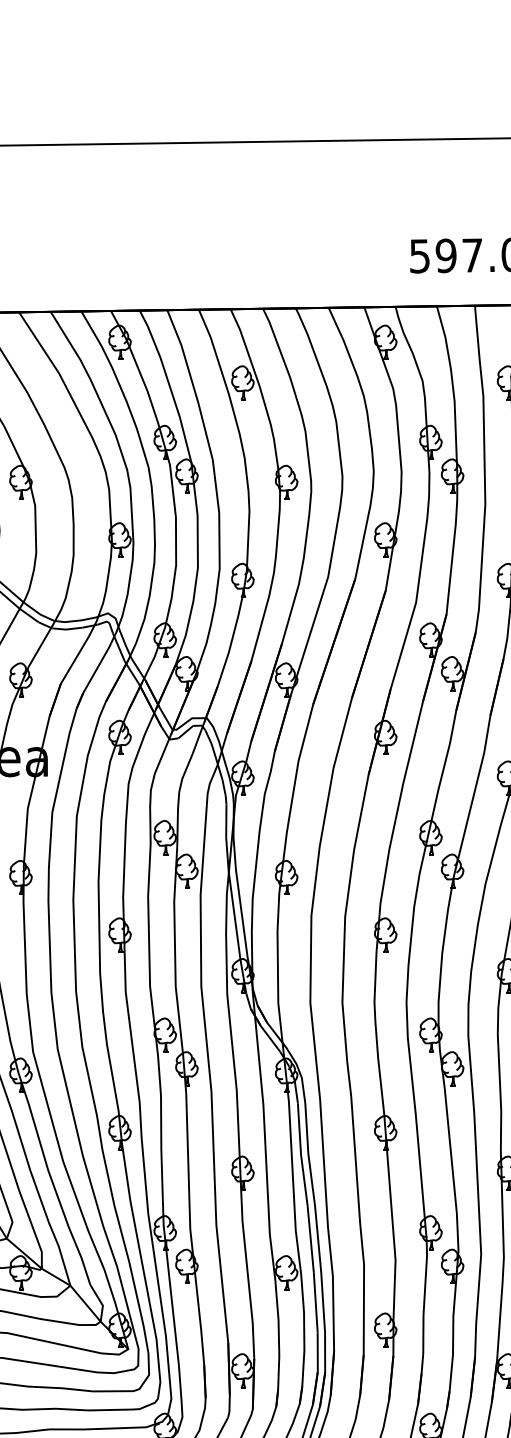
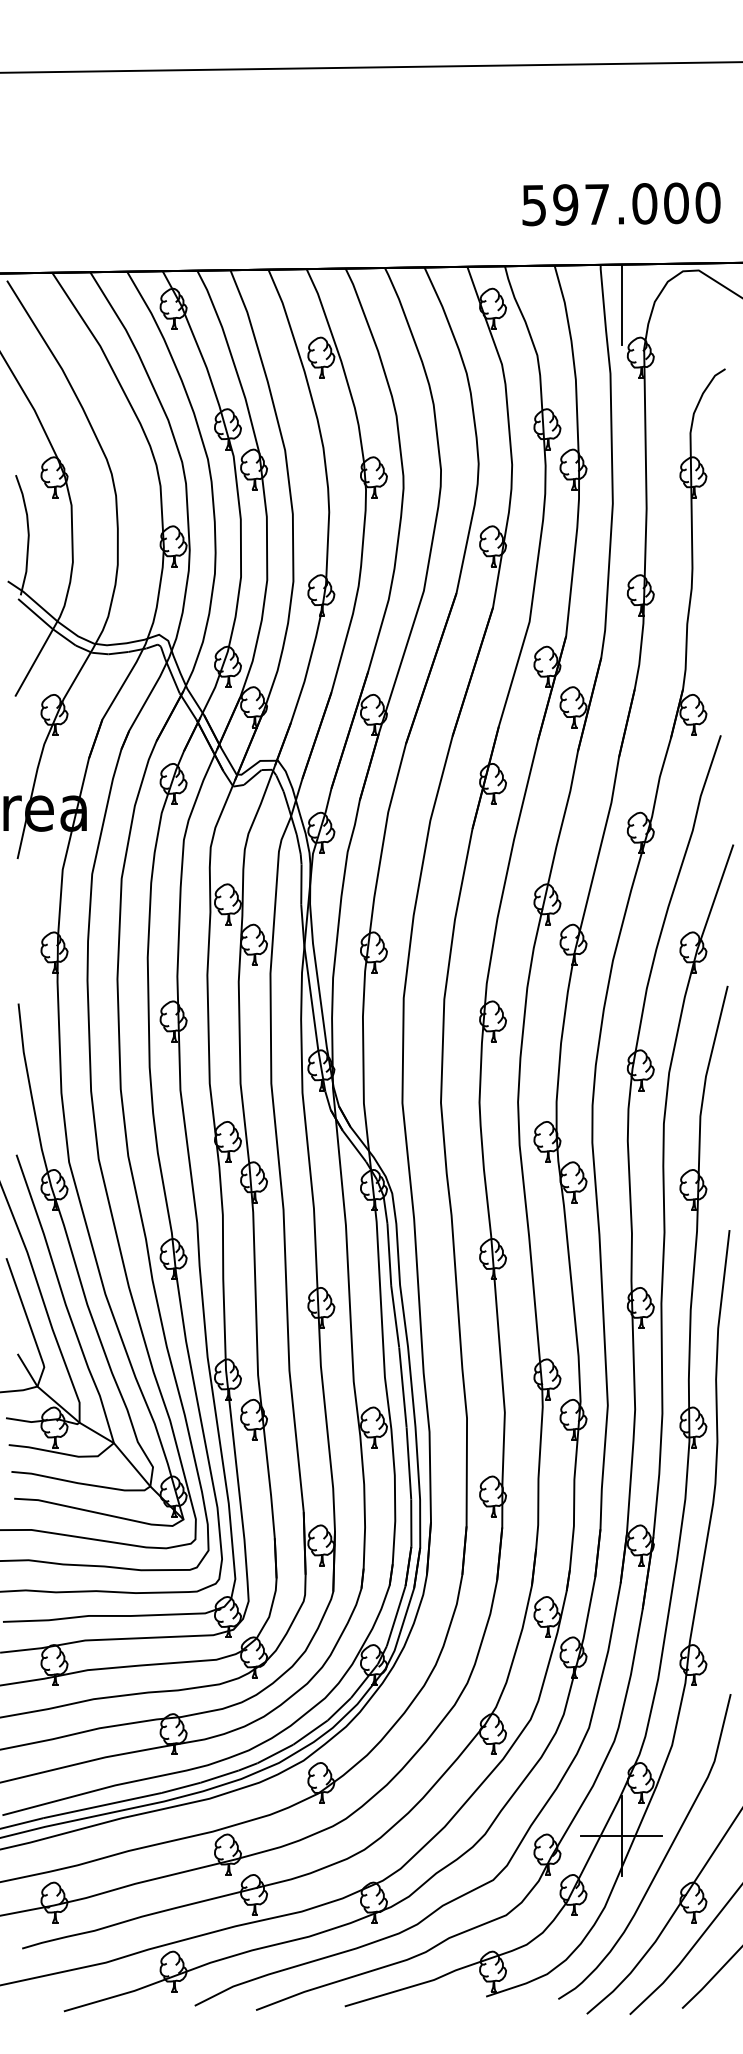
line: (492, 338) -> (621, 304), added

